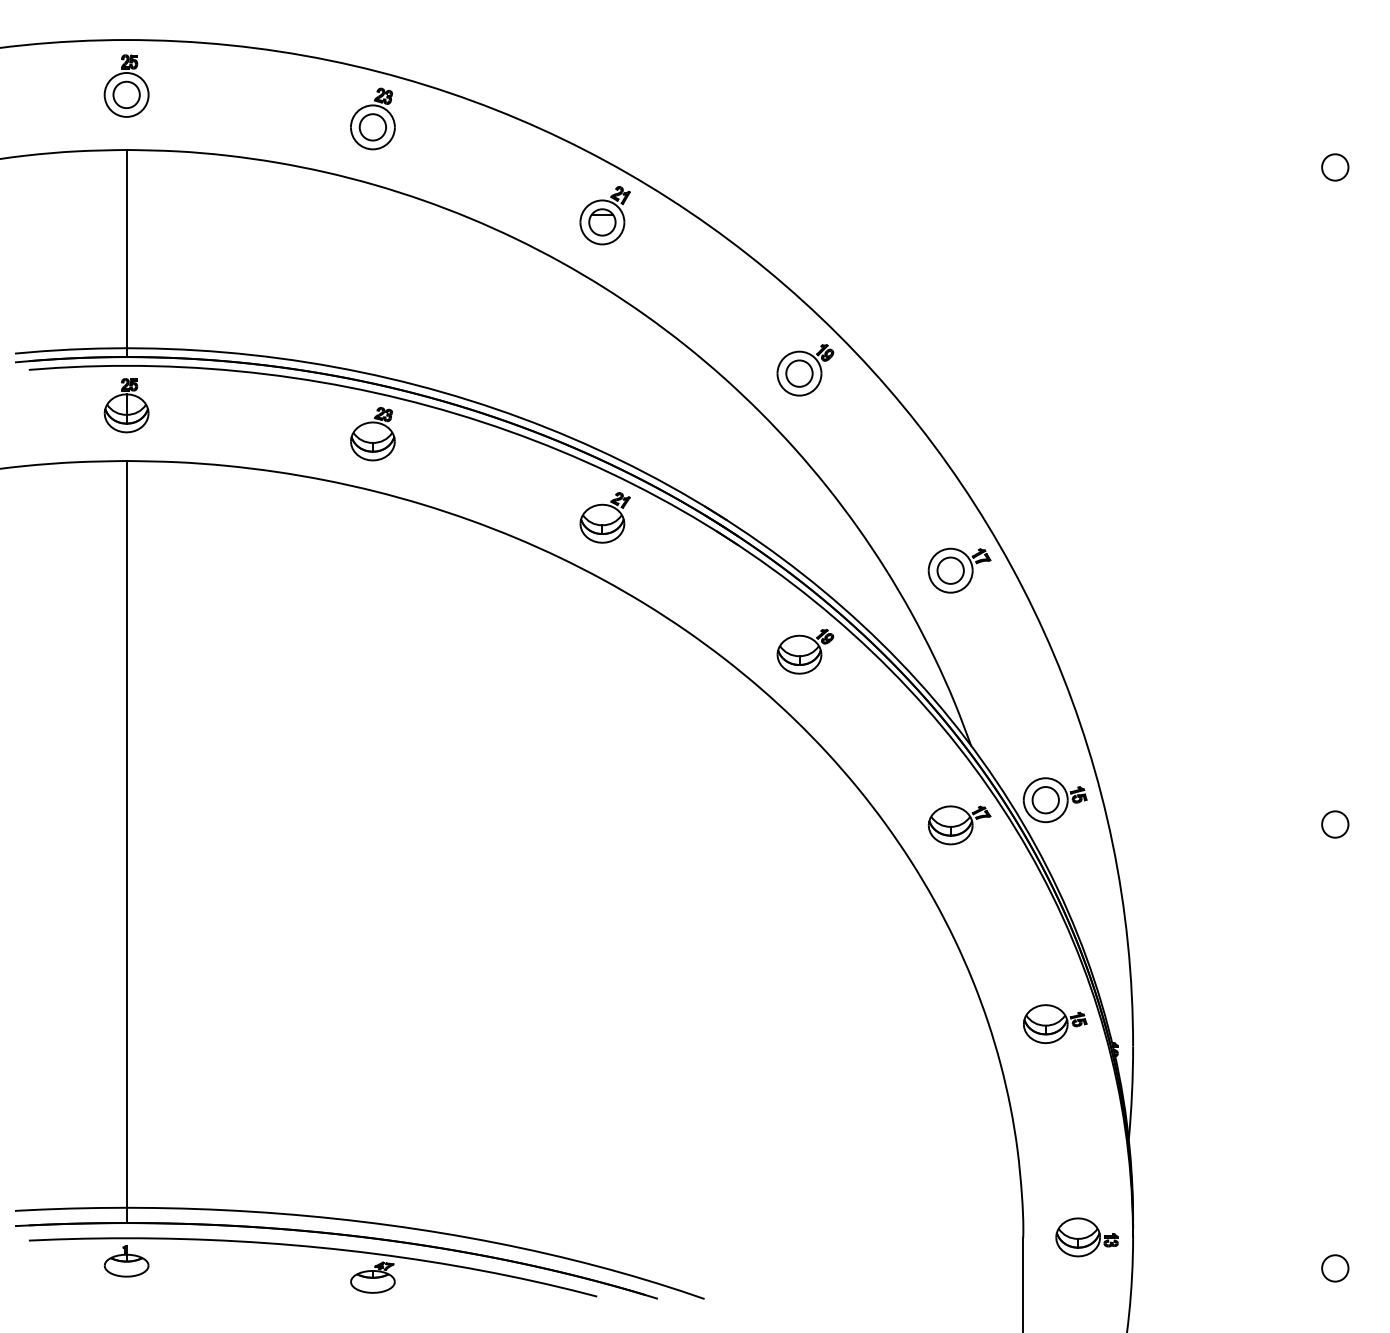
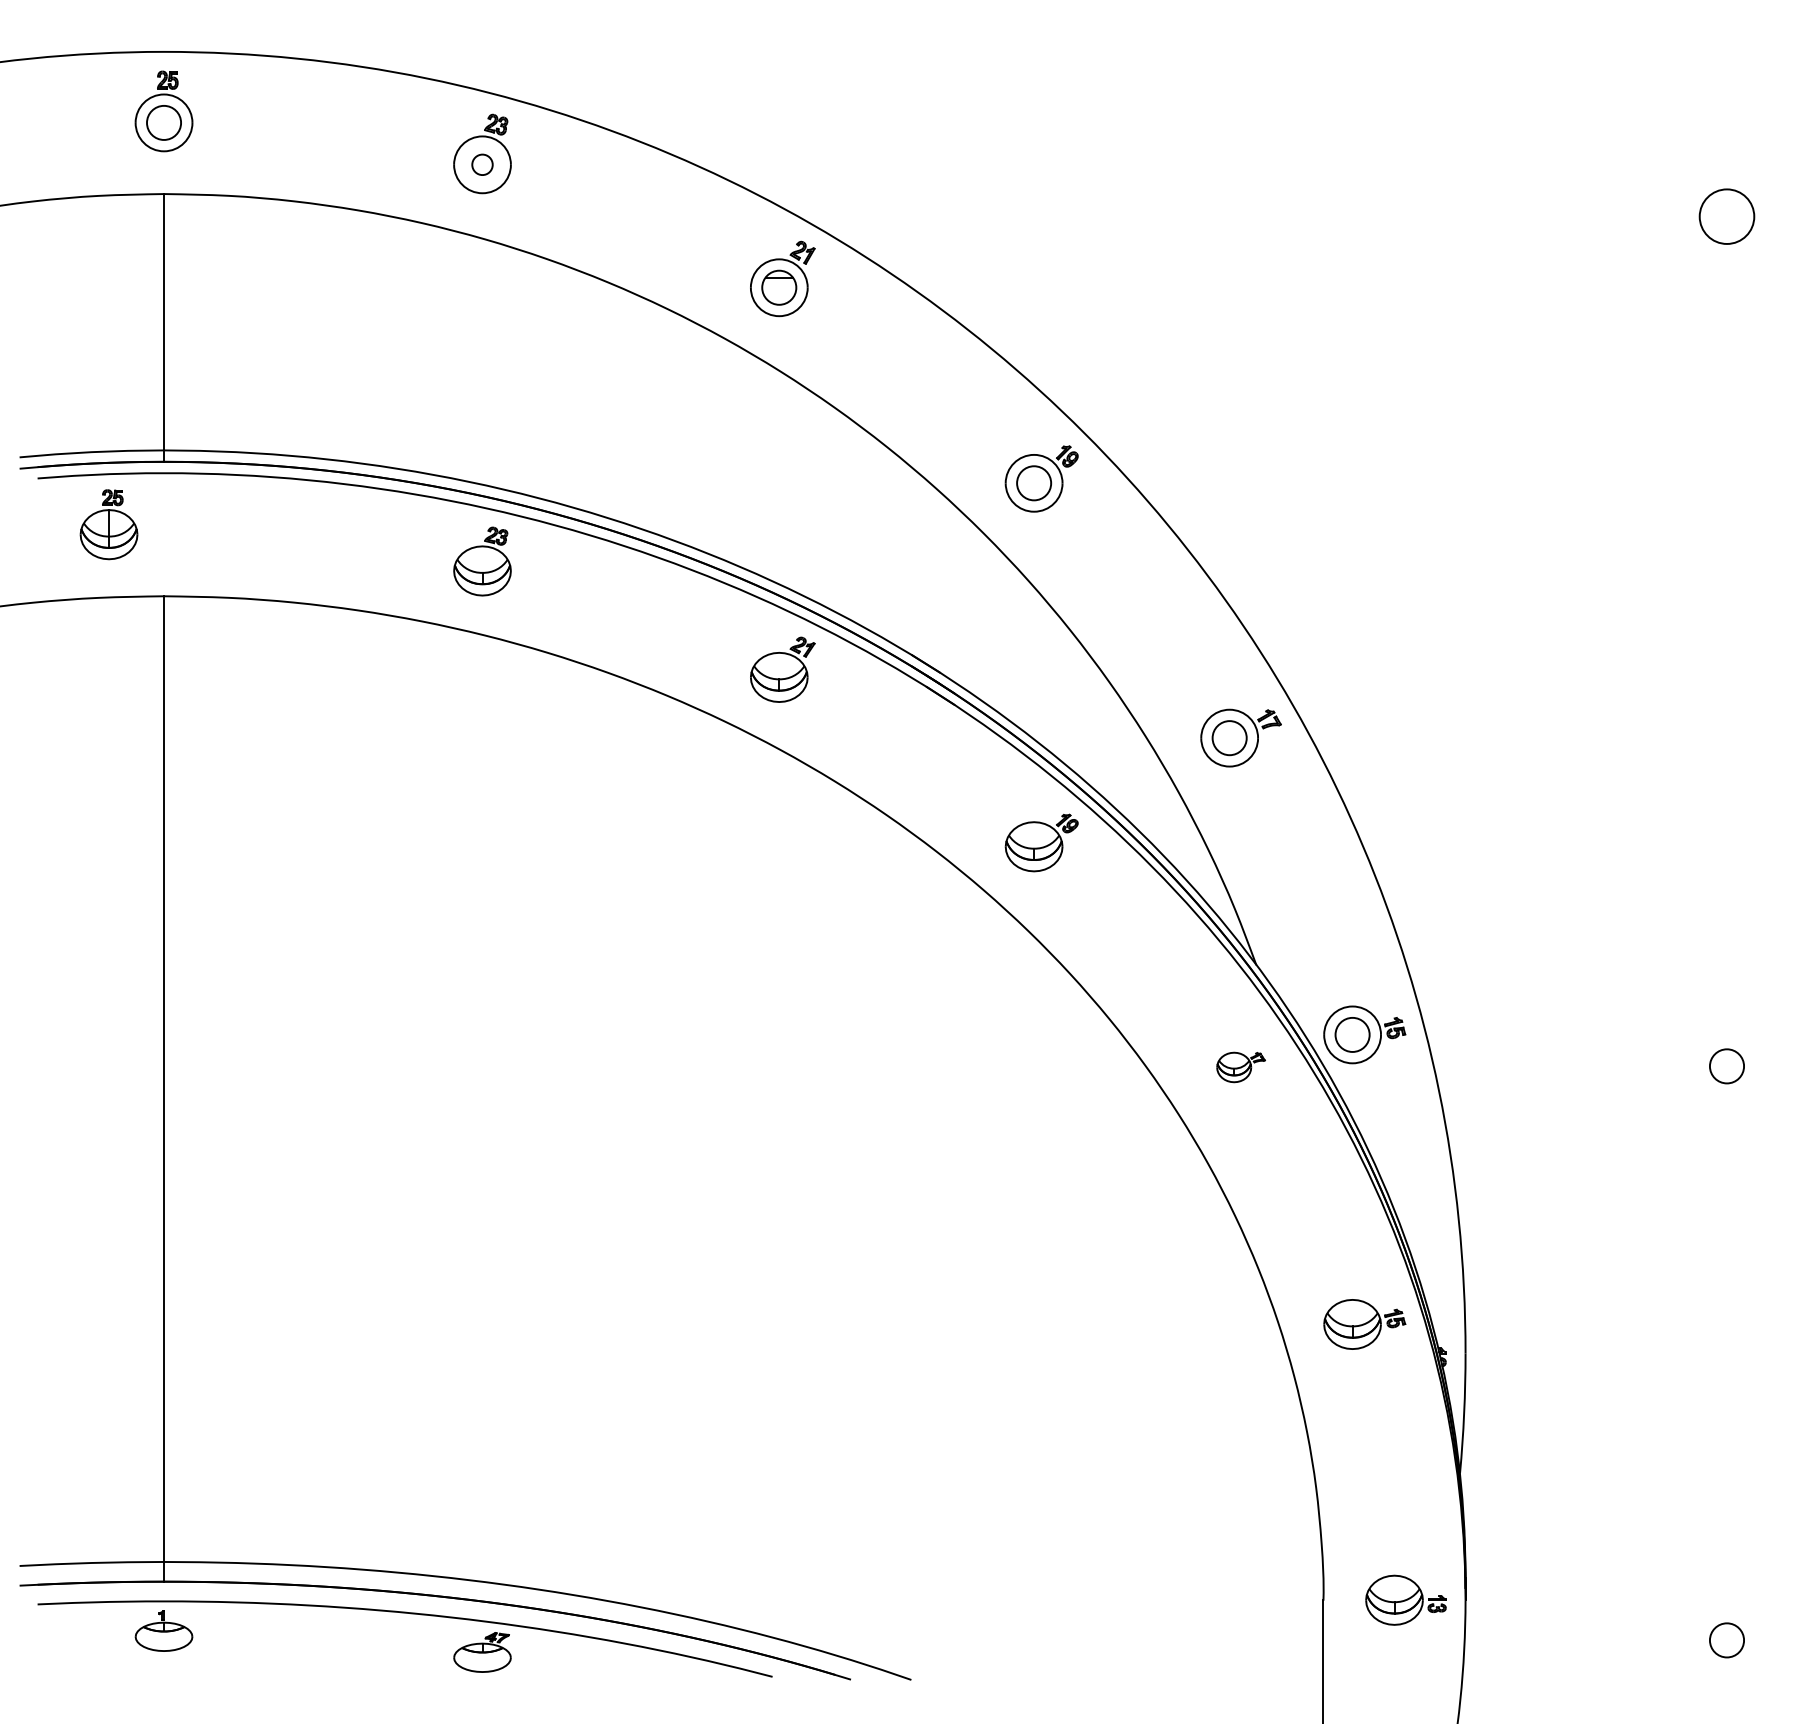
circle: (372, 127) -> (482, 164), size x0.6
circle: (1334, 167) -> (1726, 216), size x1.6
part: (126, 405) -> (108, 524), moved
part: (959, 825) -> (1240, 1067), size x0.6

